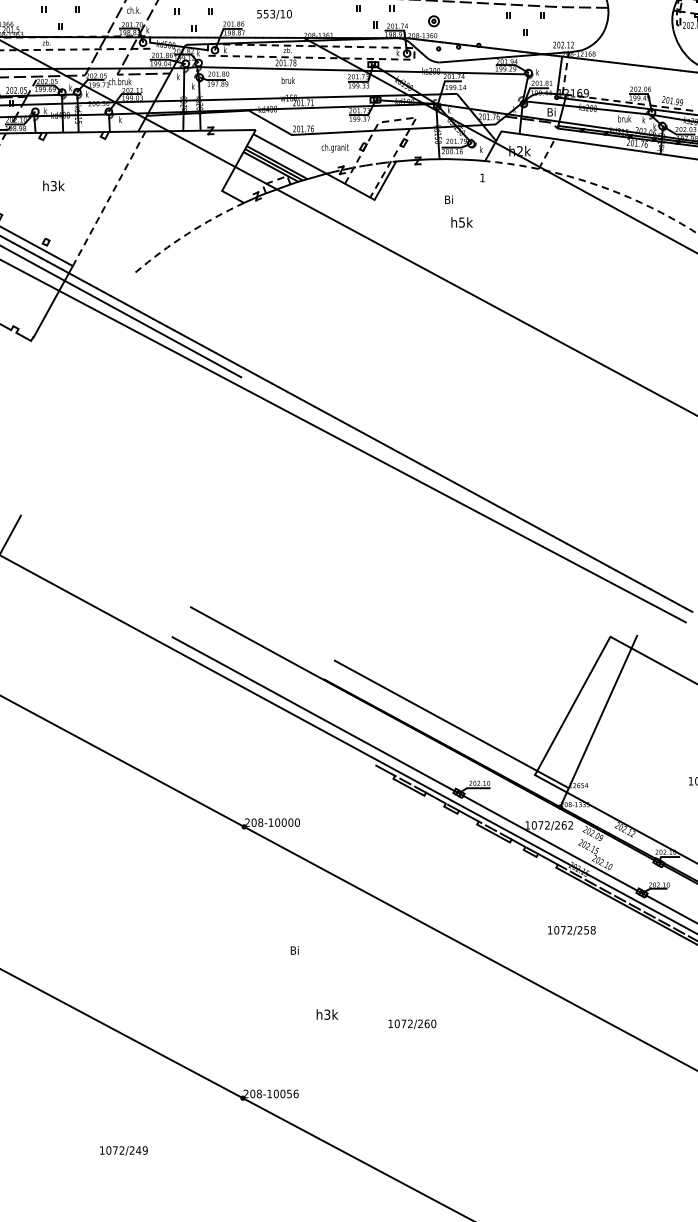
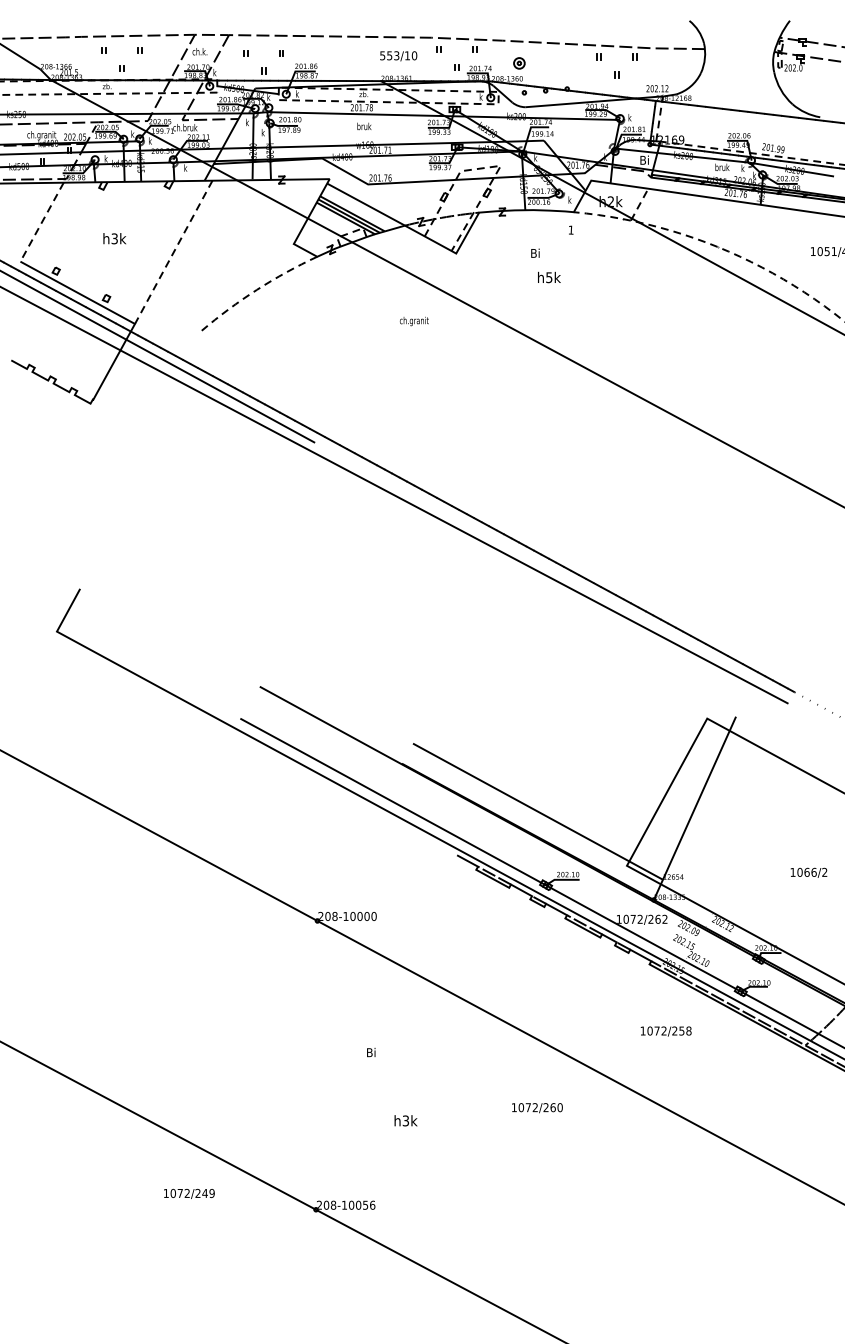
text: (274, 14) -> (398, 56), moved
text: (334, 148) -> (413, 321), moved
text: (412, 1024) -> (537, 1108), moved
text: (124, 1150) -> (189, 1193), moved

